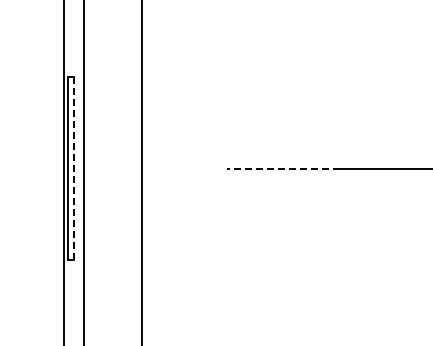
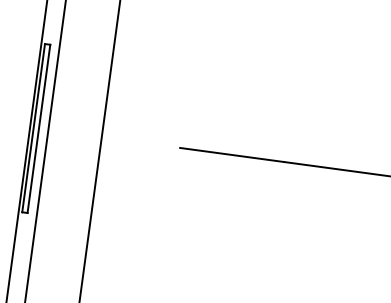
line: (283, 168) -> (232, 154), dashed -> solid
line: (73, 169) -> (38, 129), dashed -> solid

